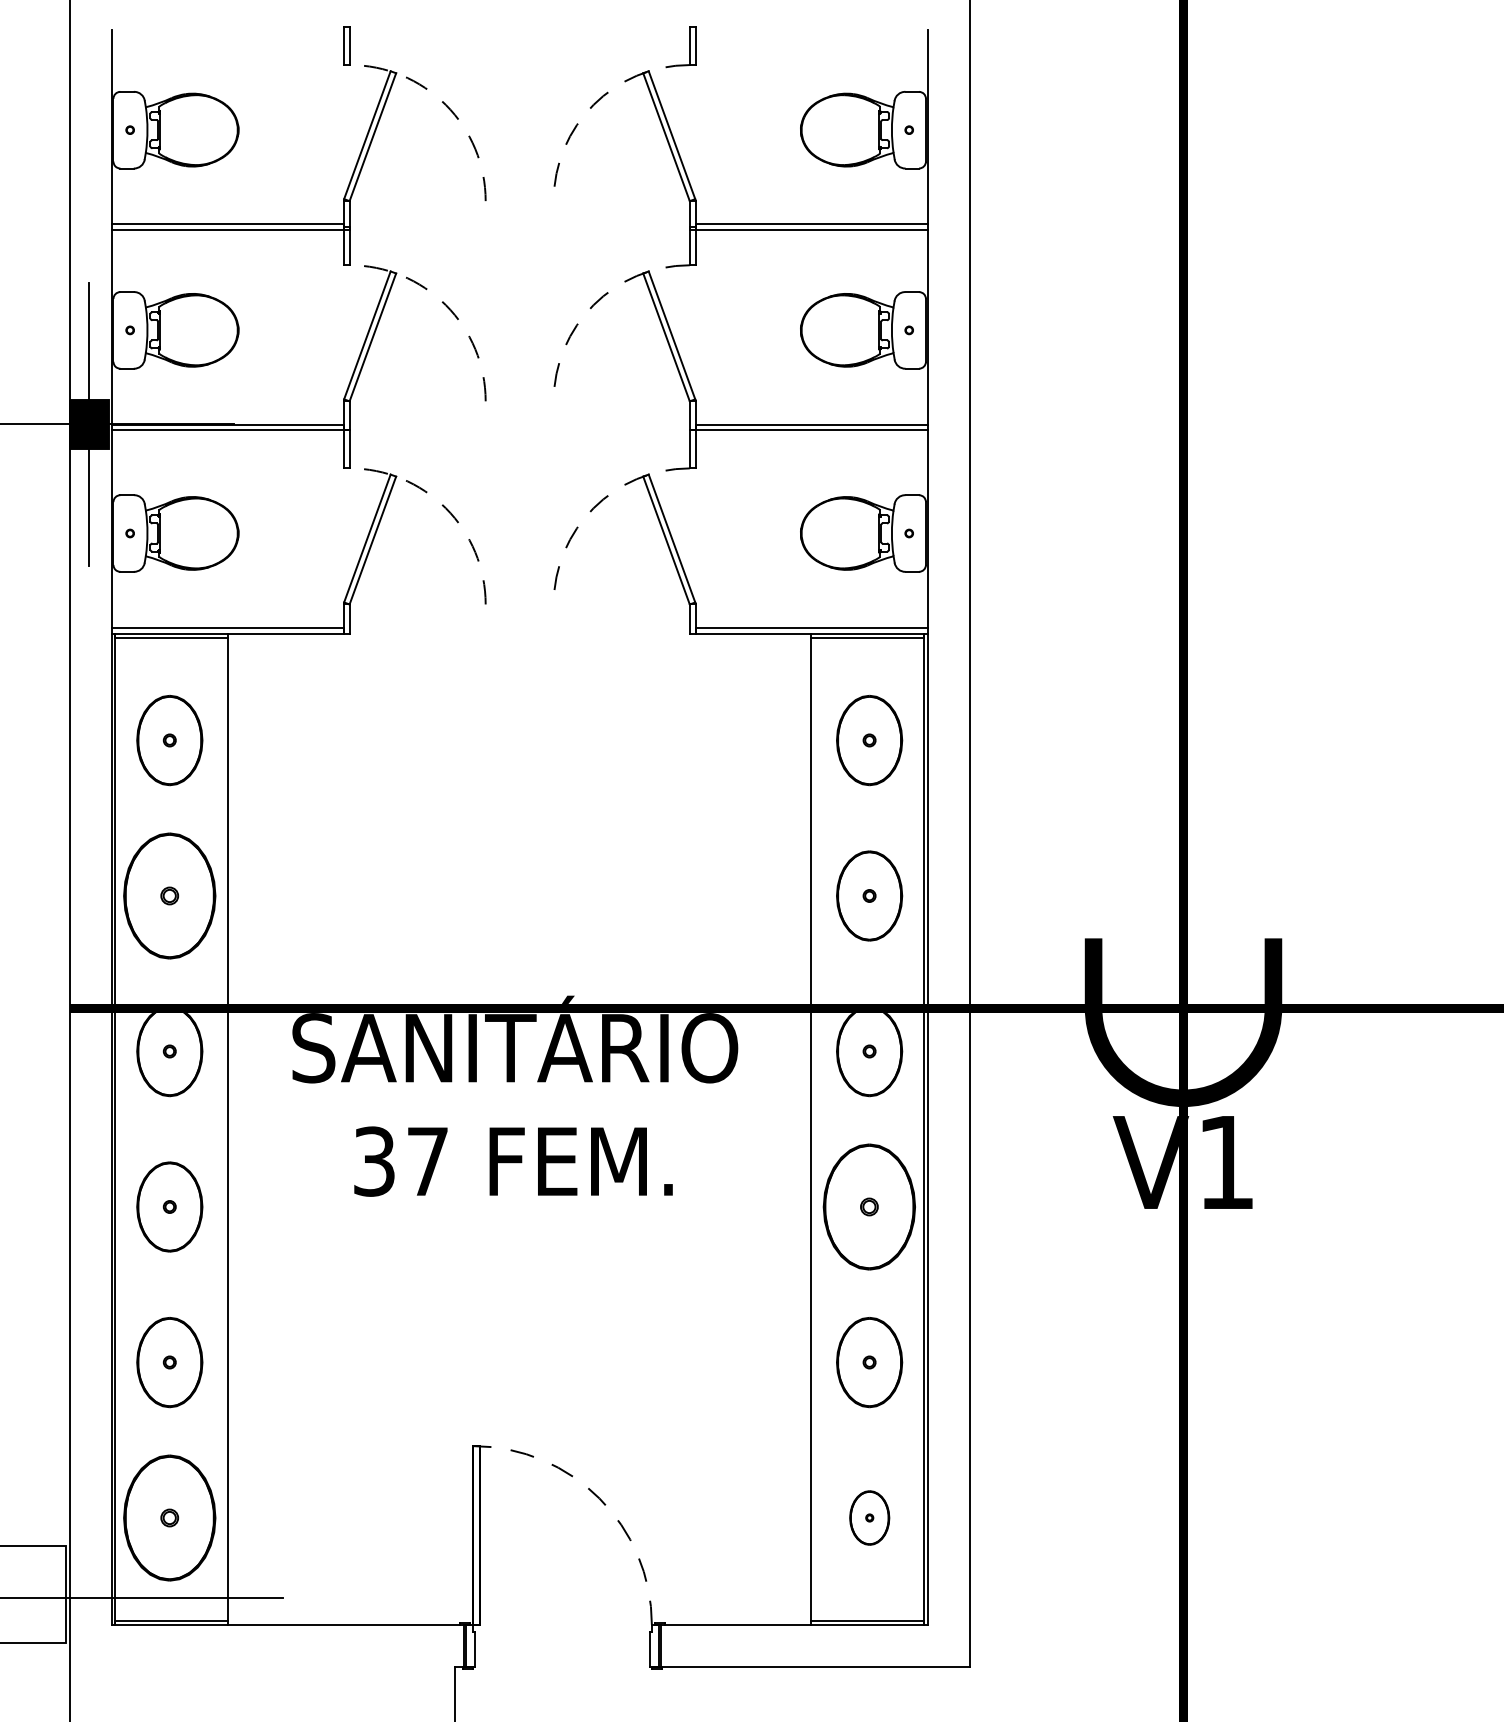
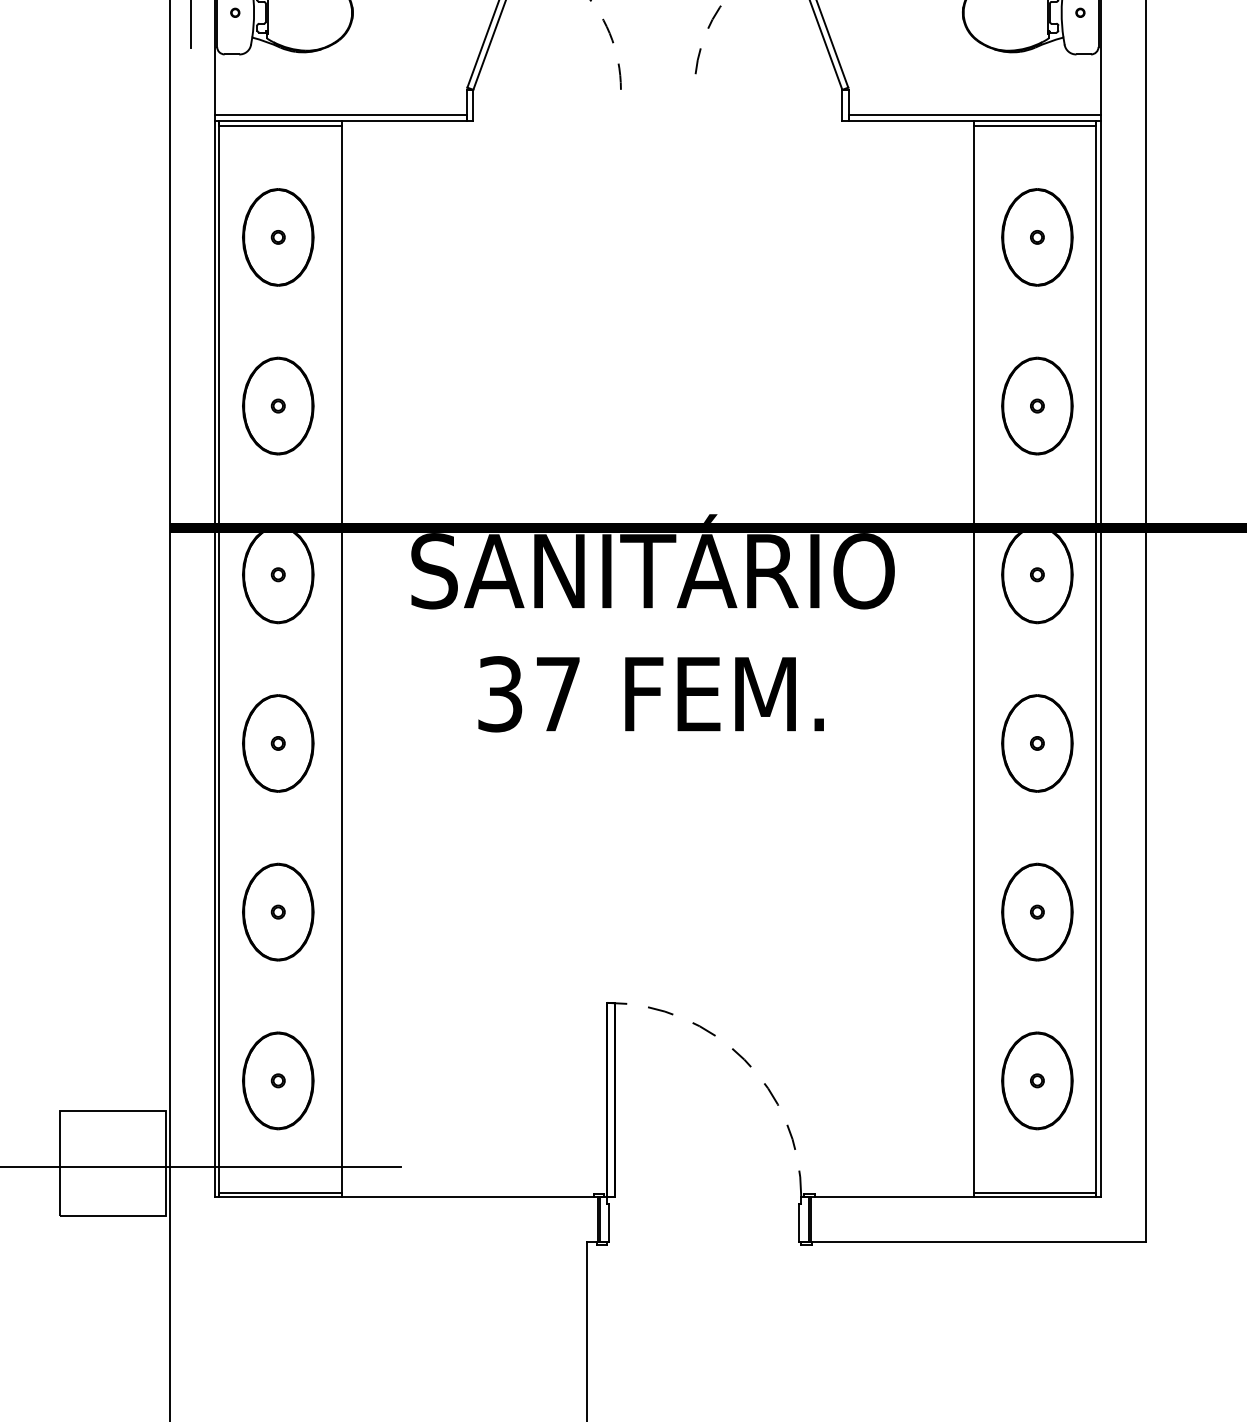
part: (169, 895) -> (277, 405), size x0.71
part: (869, 1206) -> (1037, 742), size x0.71
part: (169, 1517) -> (277, 1080), size x0.71
part: (869, 1517) -> (1037, 1080), size x1.67

